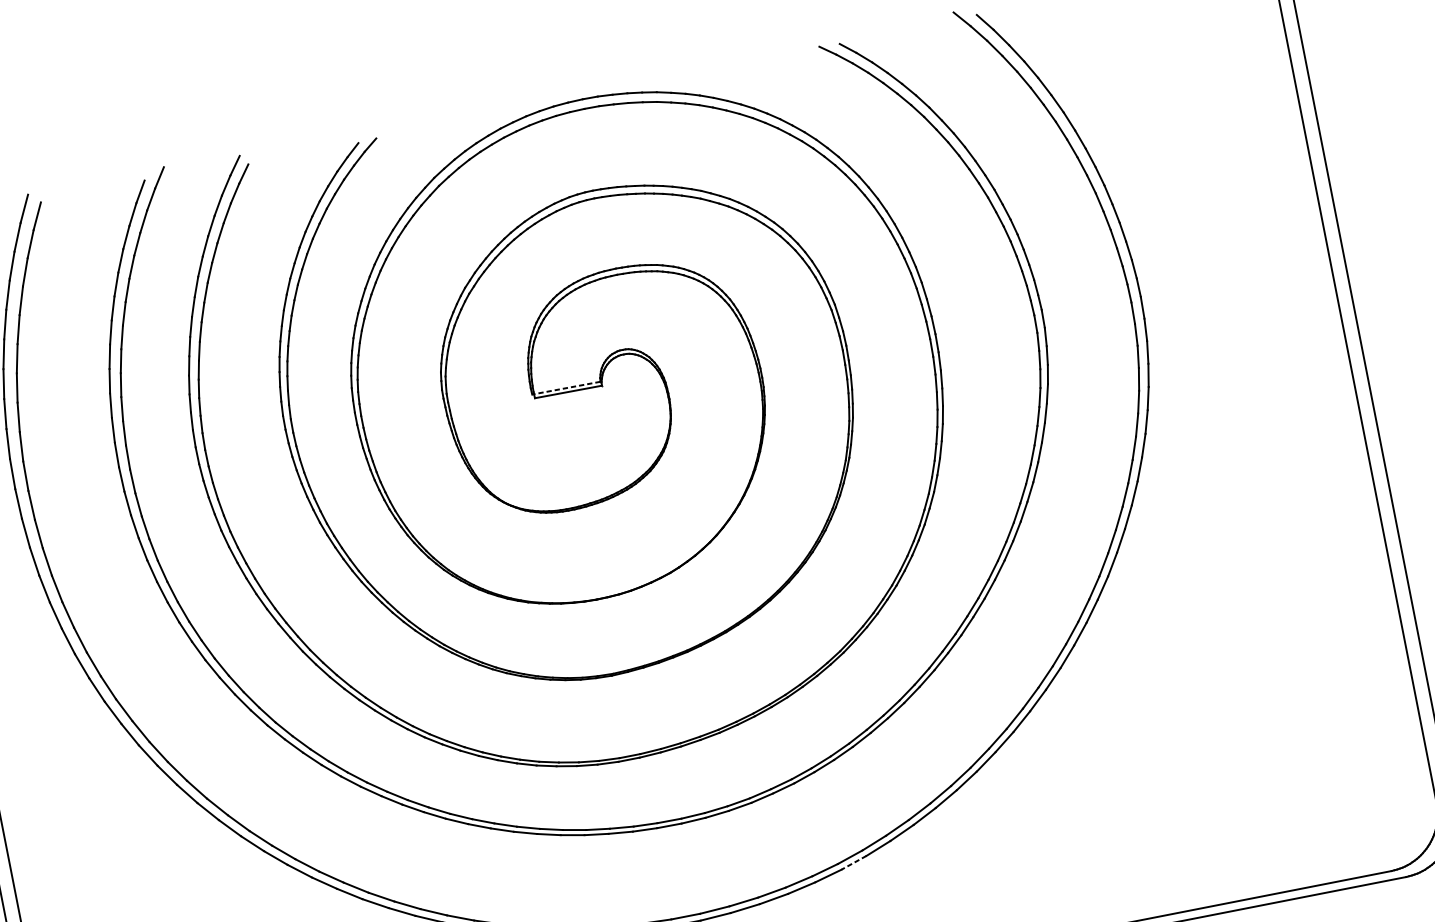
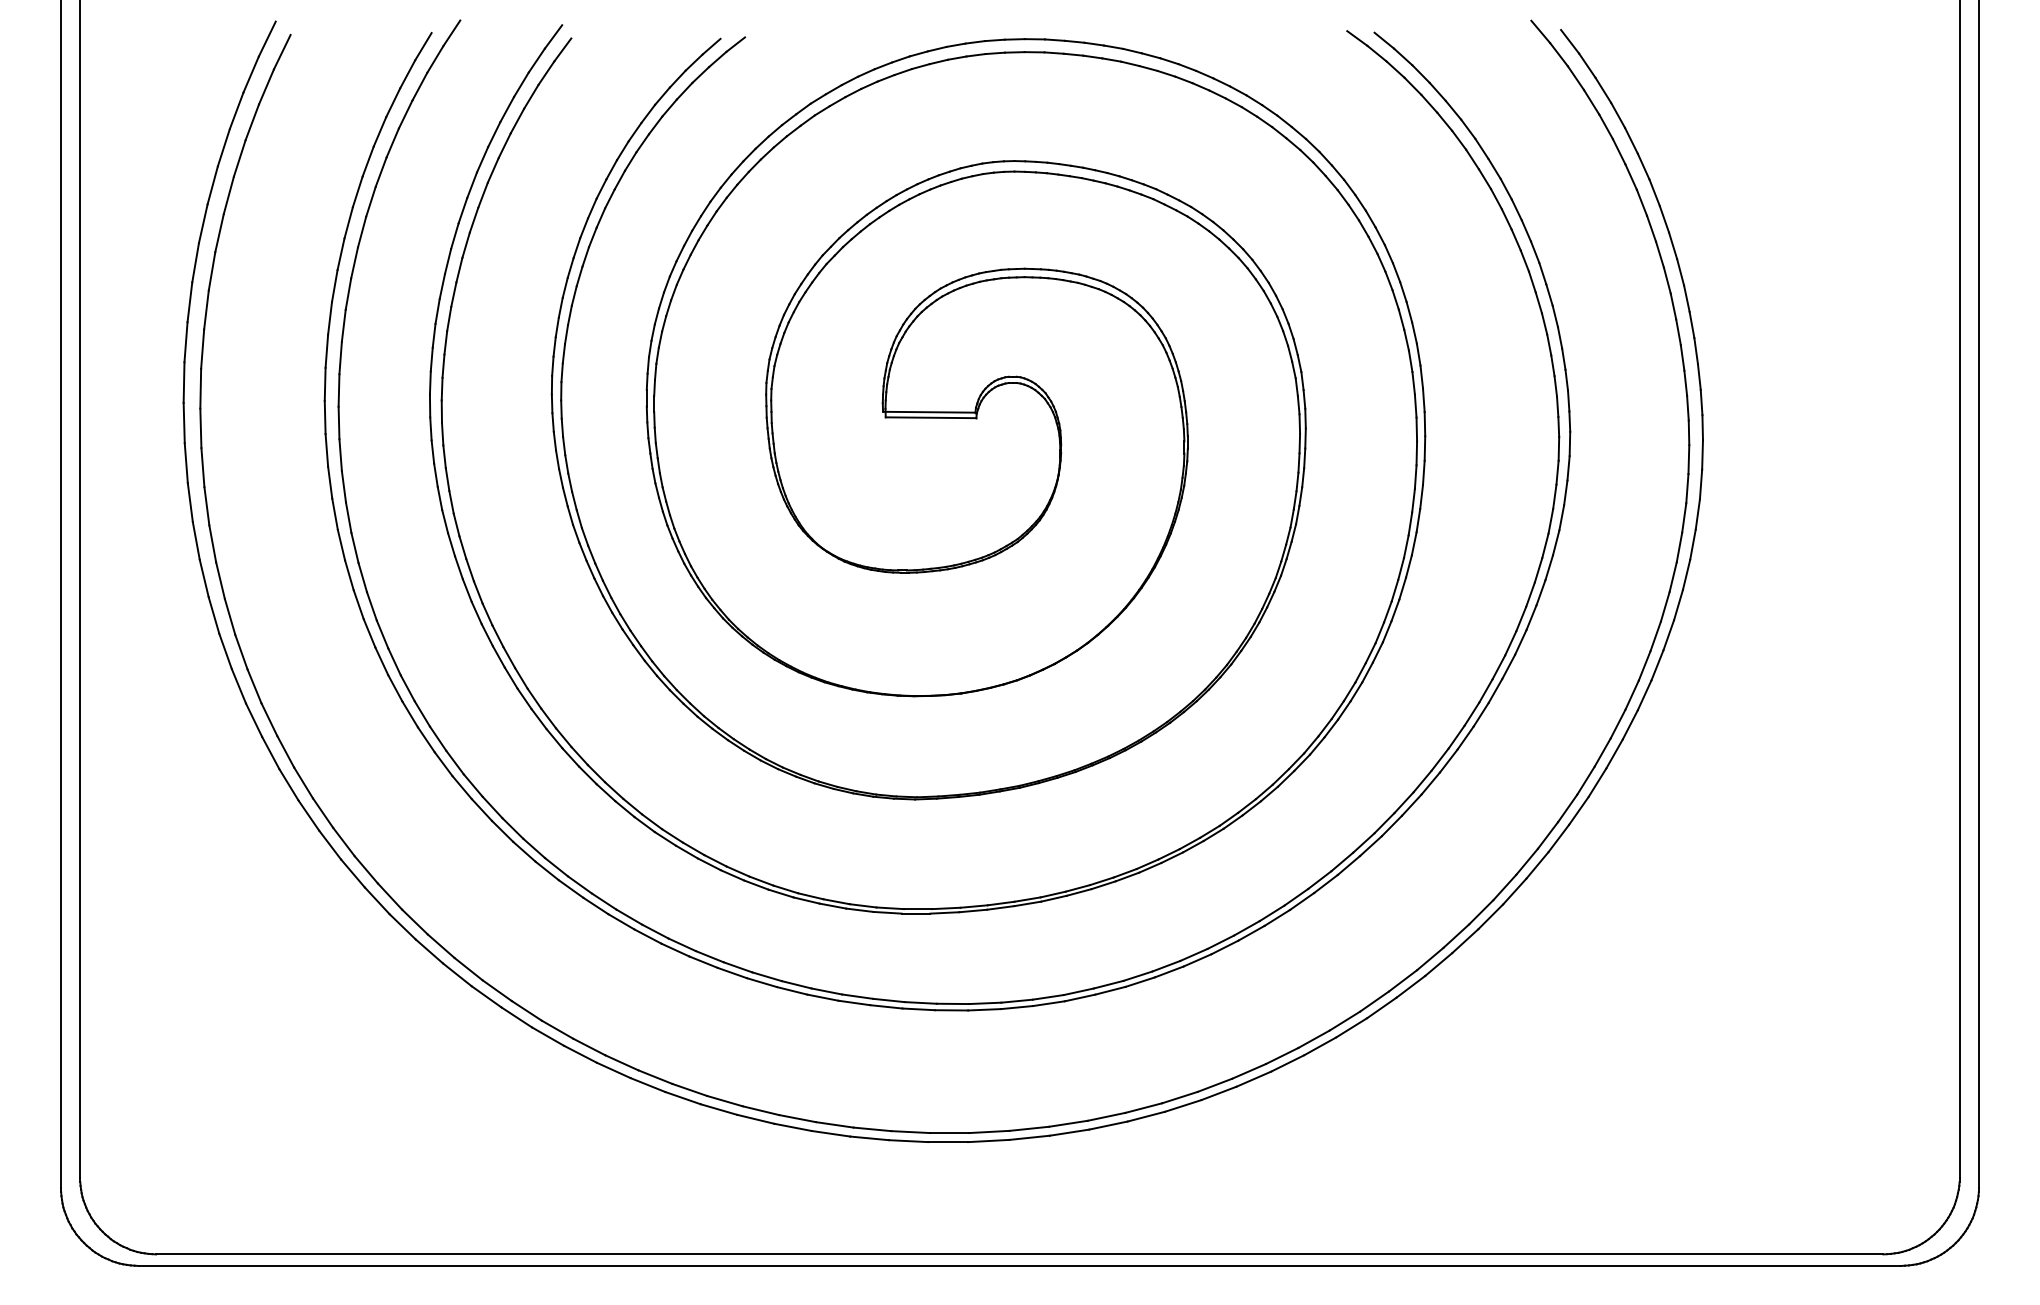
line: (565, 388) -> (928, 412), dashed -> solid
line: (853, 863) -> (1182, 1106), dashed -> solid

